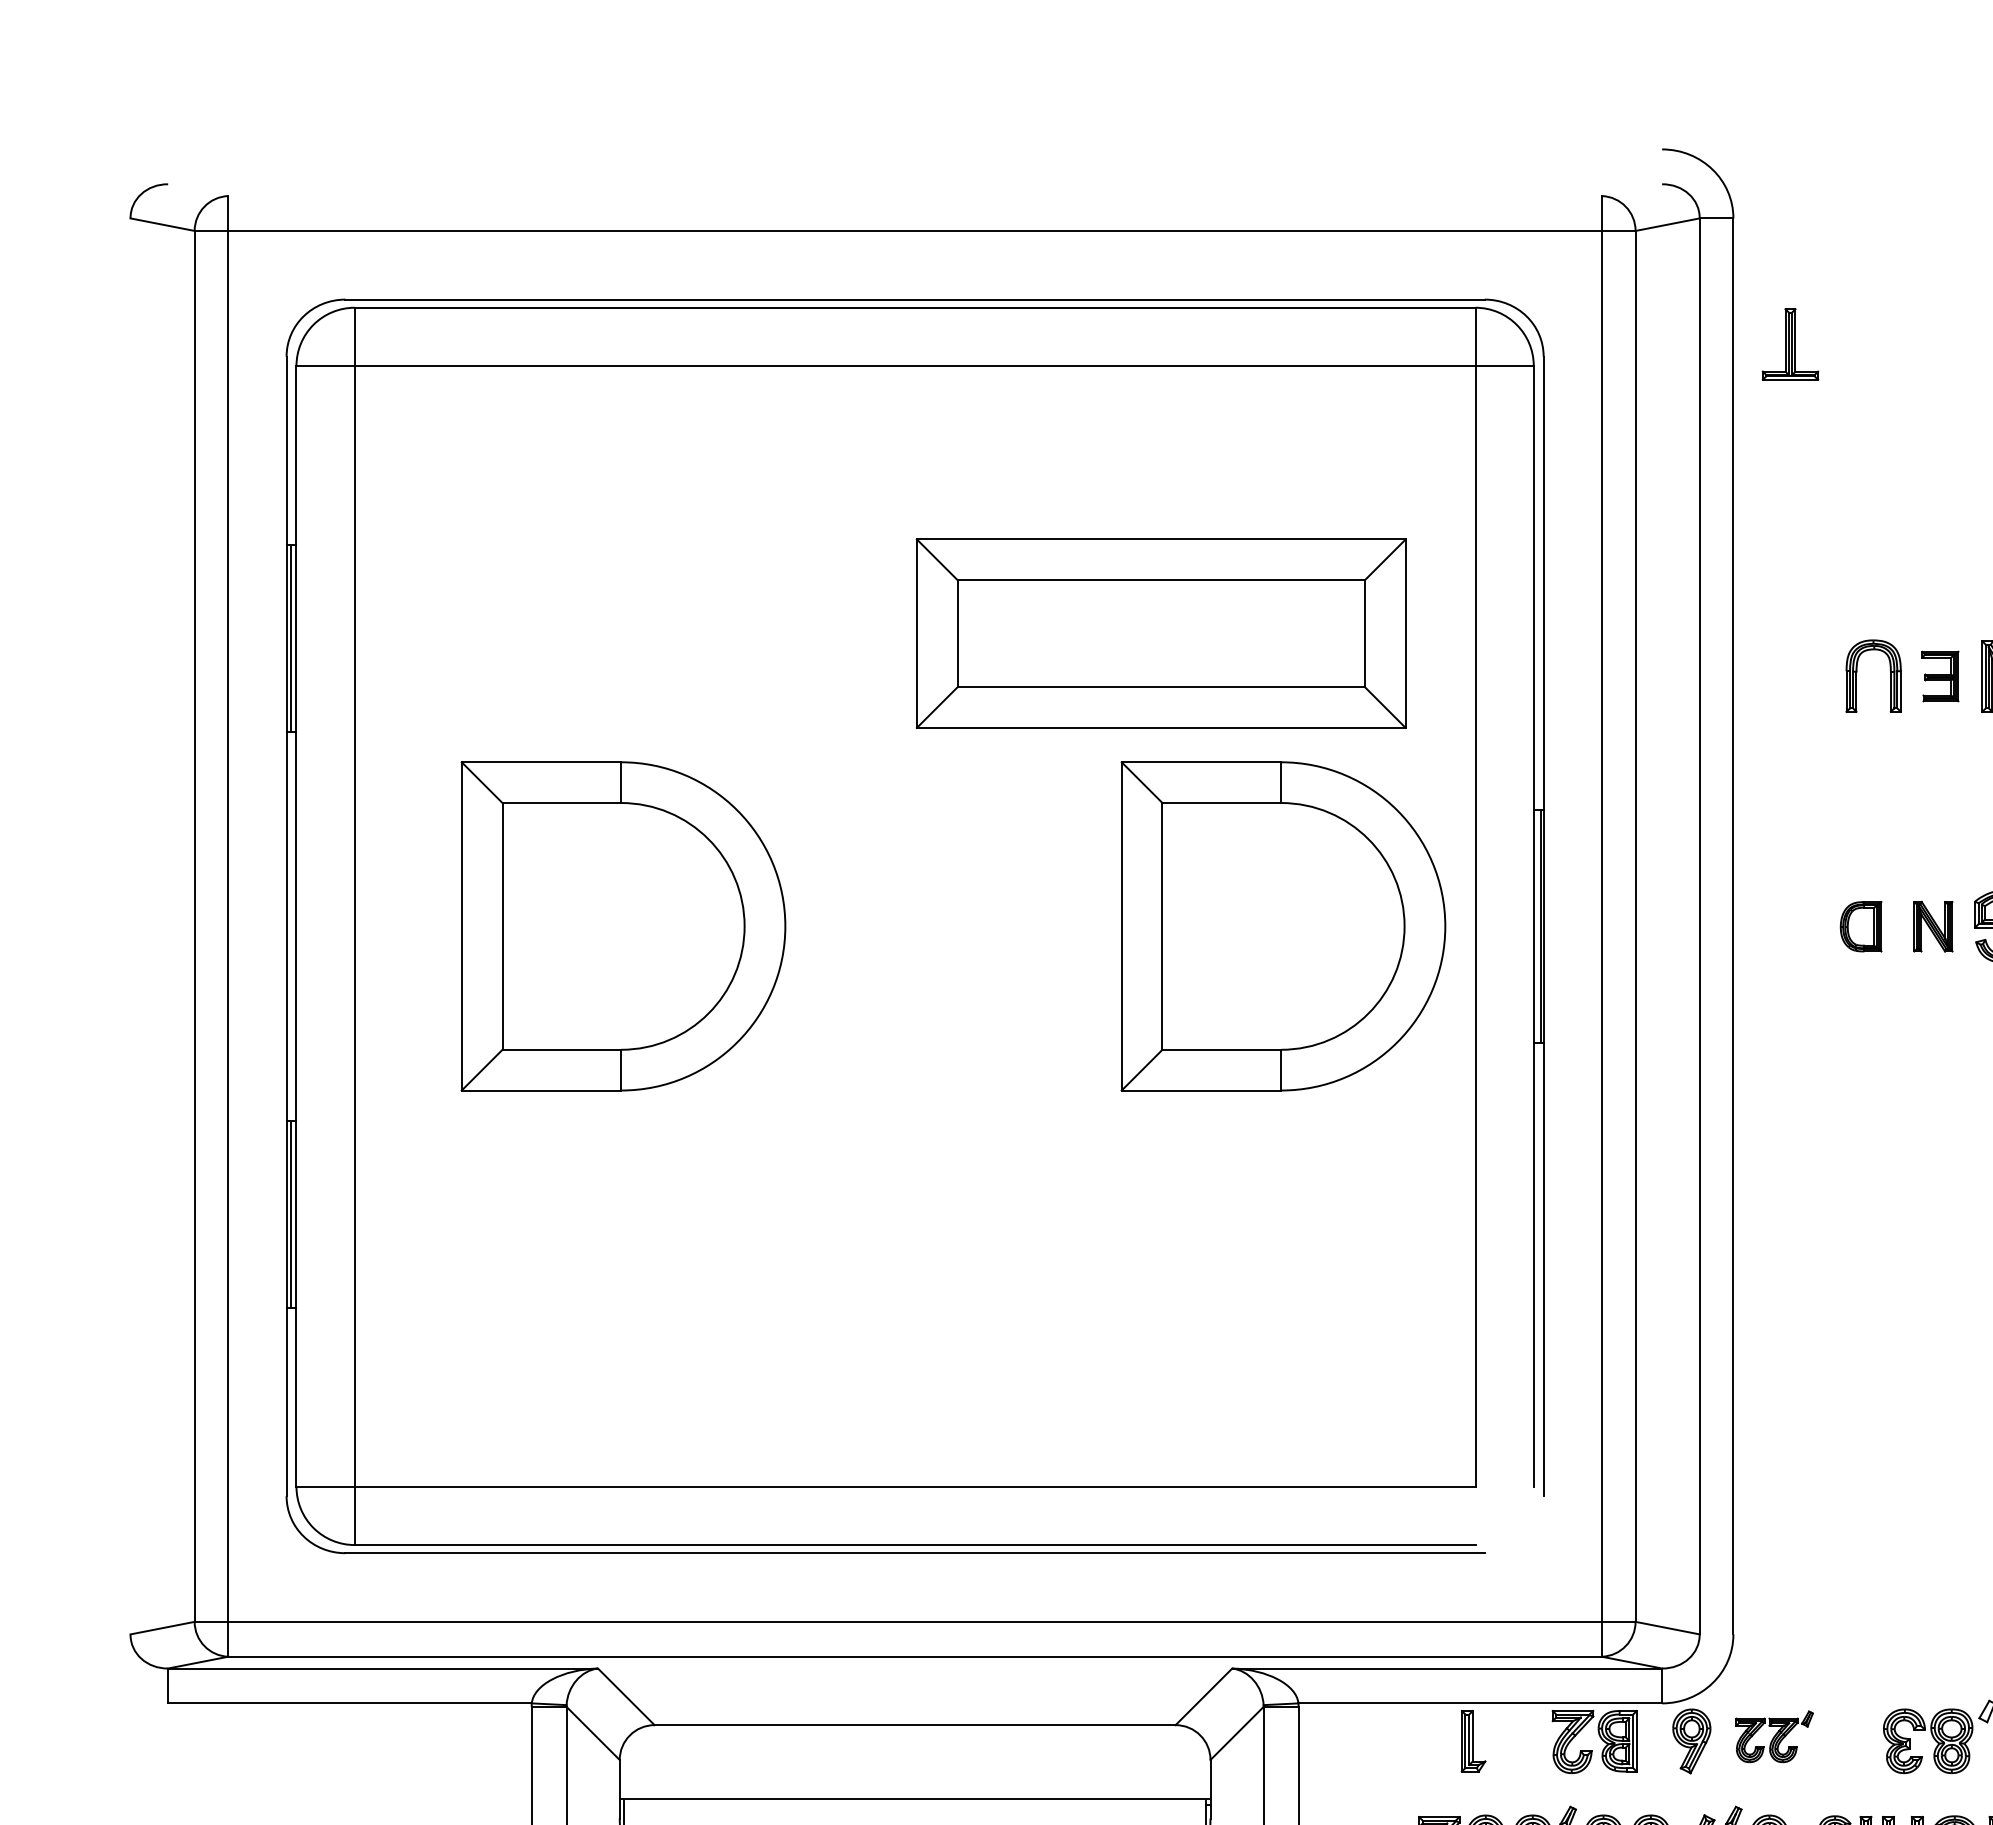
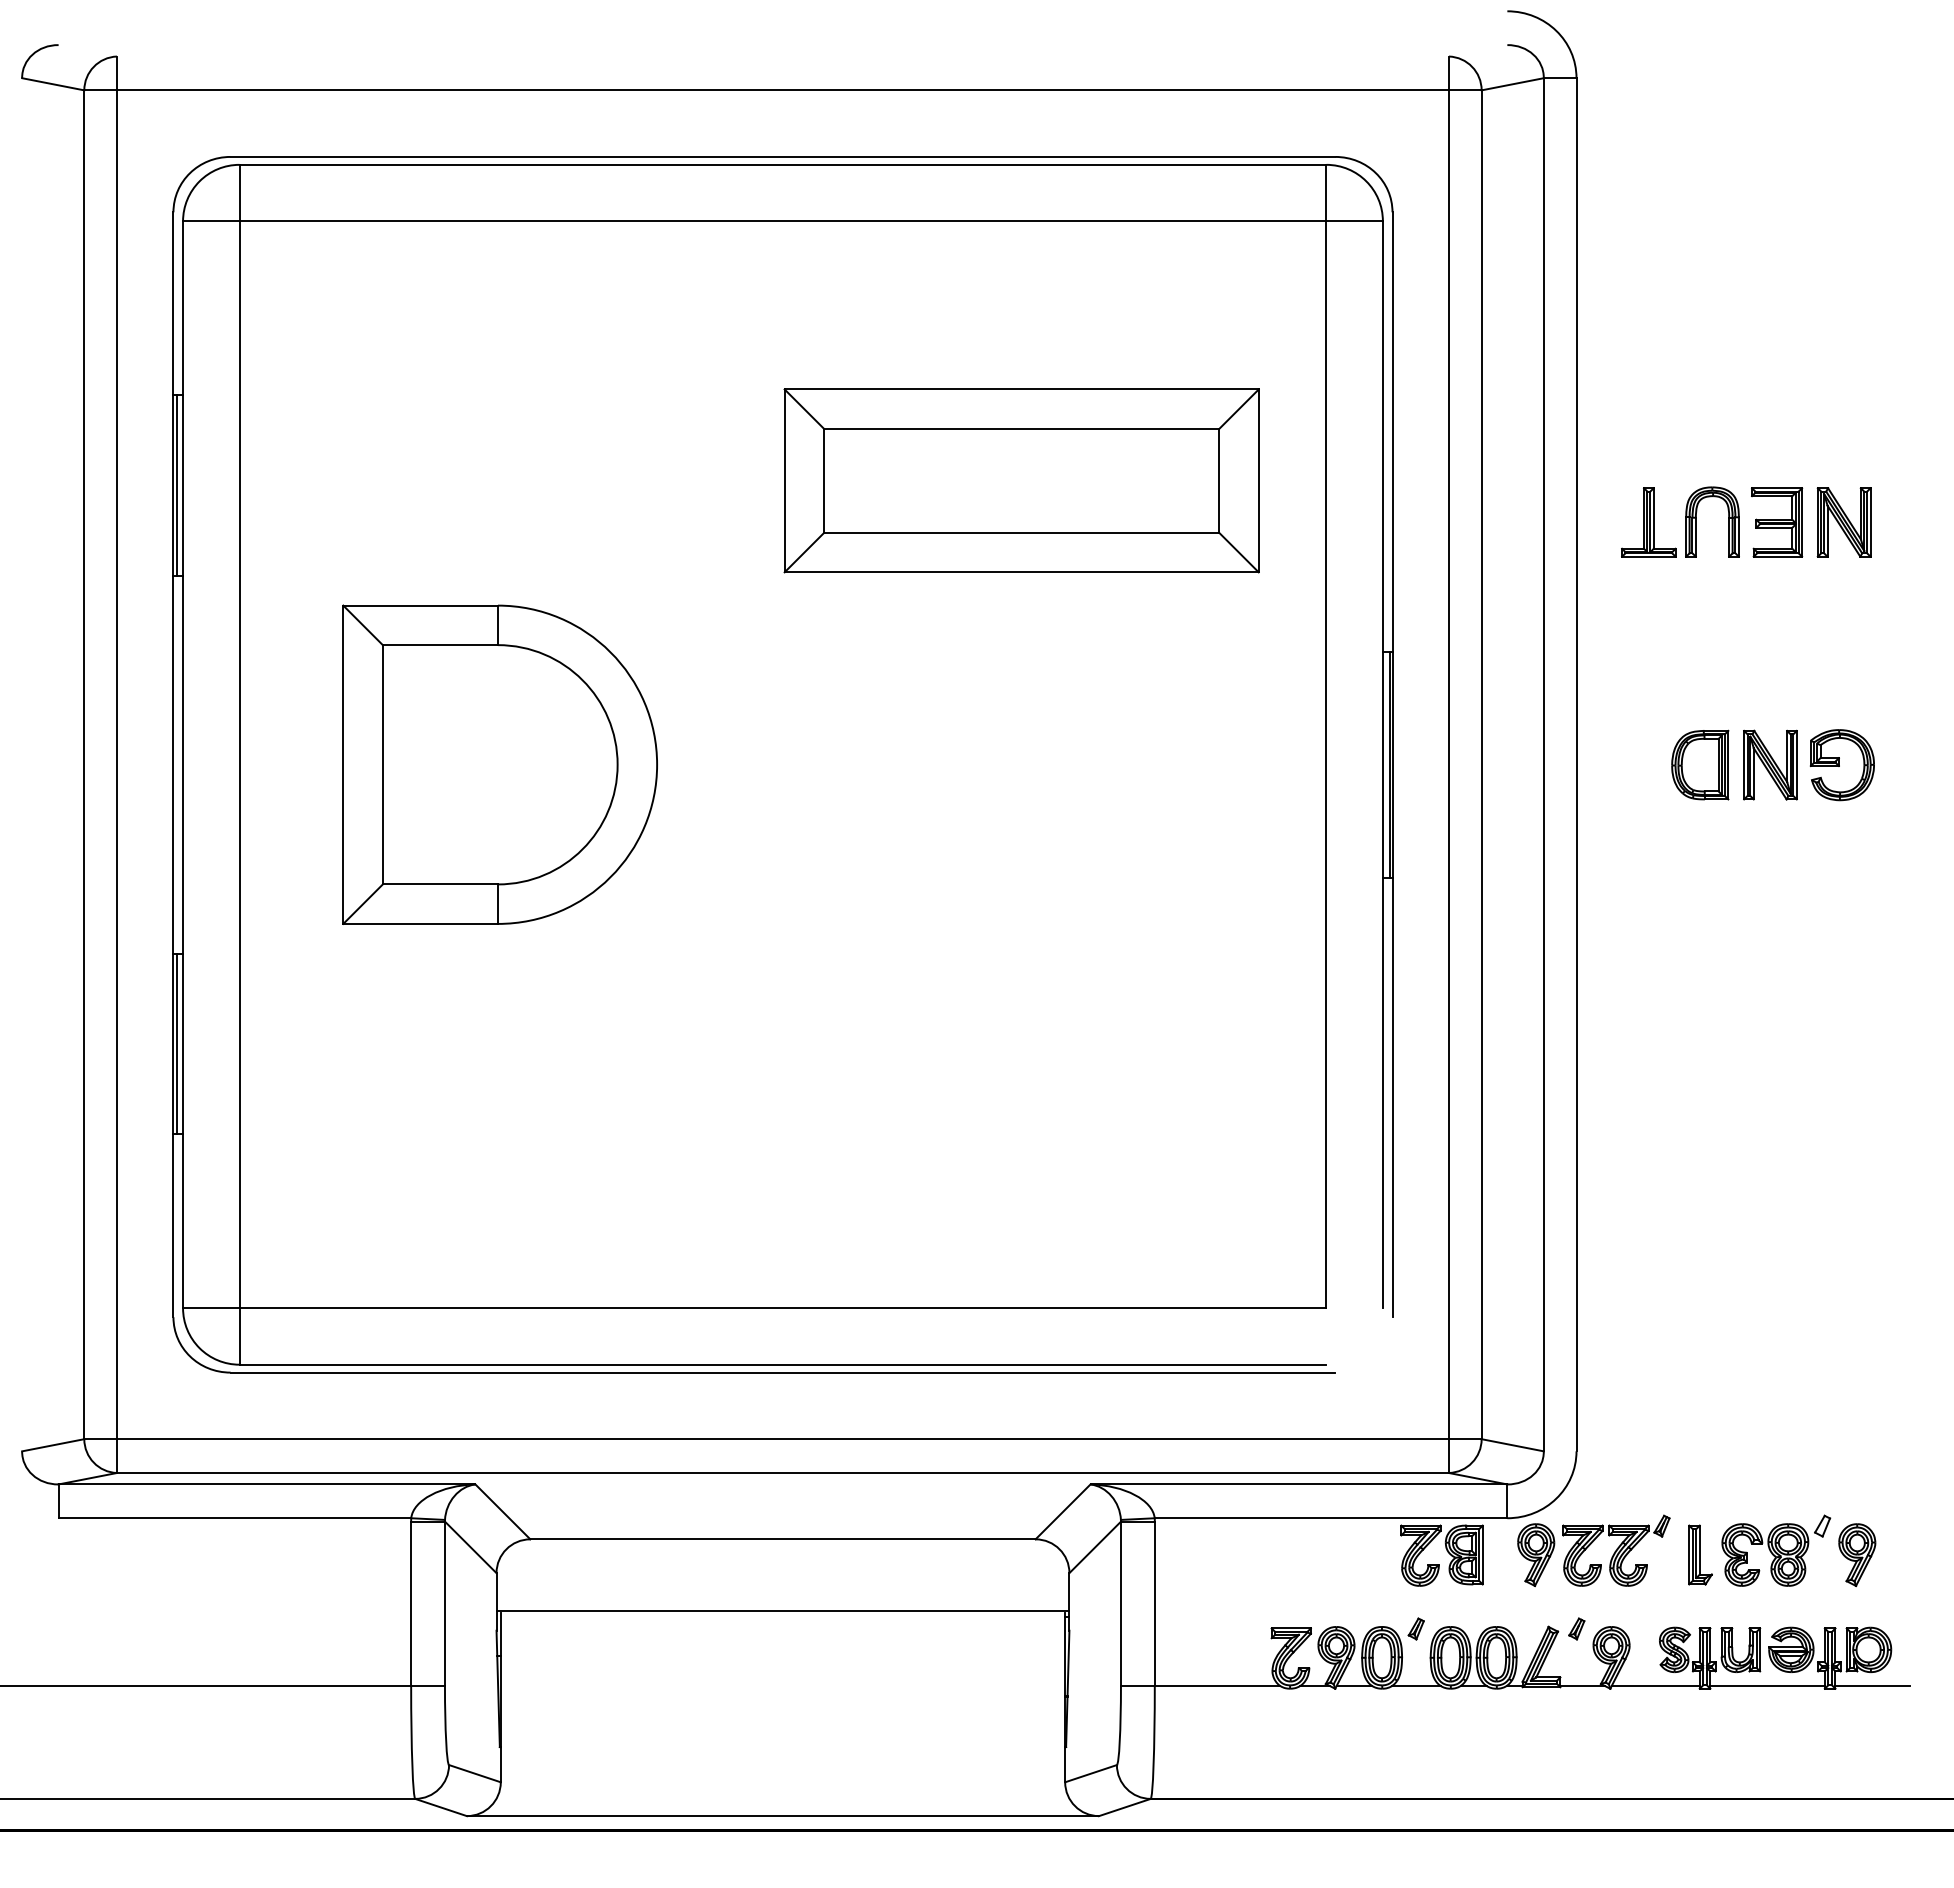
part: (1790, 344) -> (1648, 522), moved
part: (1940, 676) -> (1777, 522), size x1.43
part: (1282, 926) -> (1139, 764), removed
part: (1861, 926) -> (1700, 764), size x1.43
part: (1933, 926) -> (1770, 764), size x1.43
part: (1774, 1736) -> (1616, 1550), size x1.43
part: (1473, 1740) -> (1700, 1554), moved

